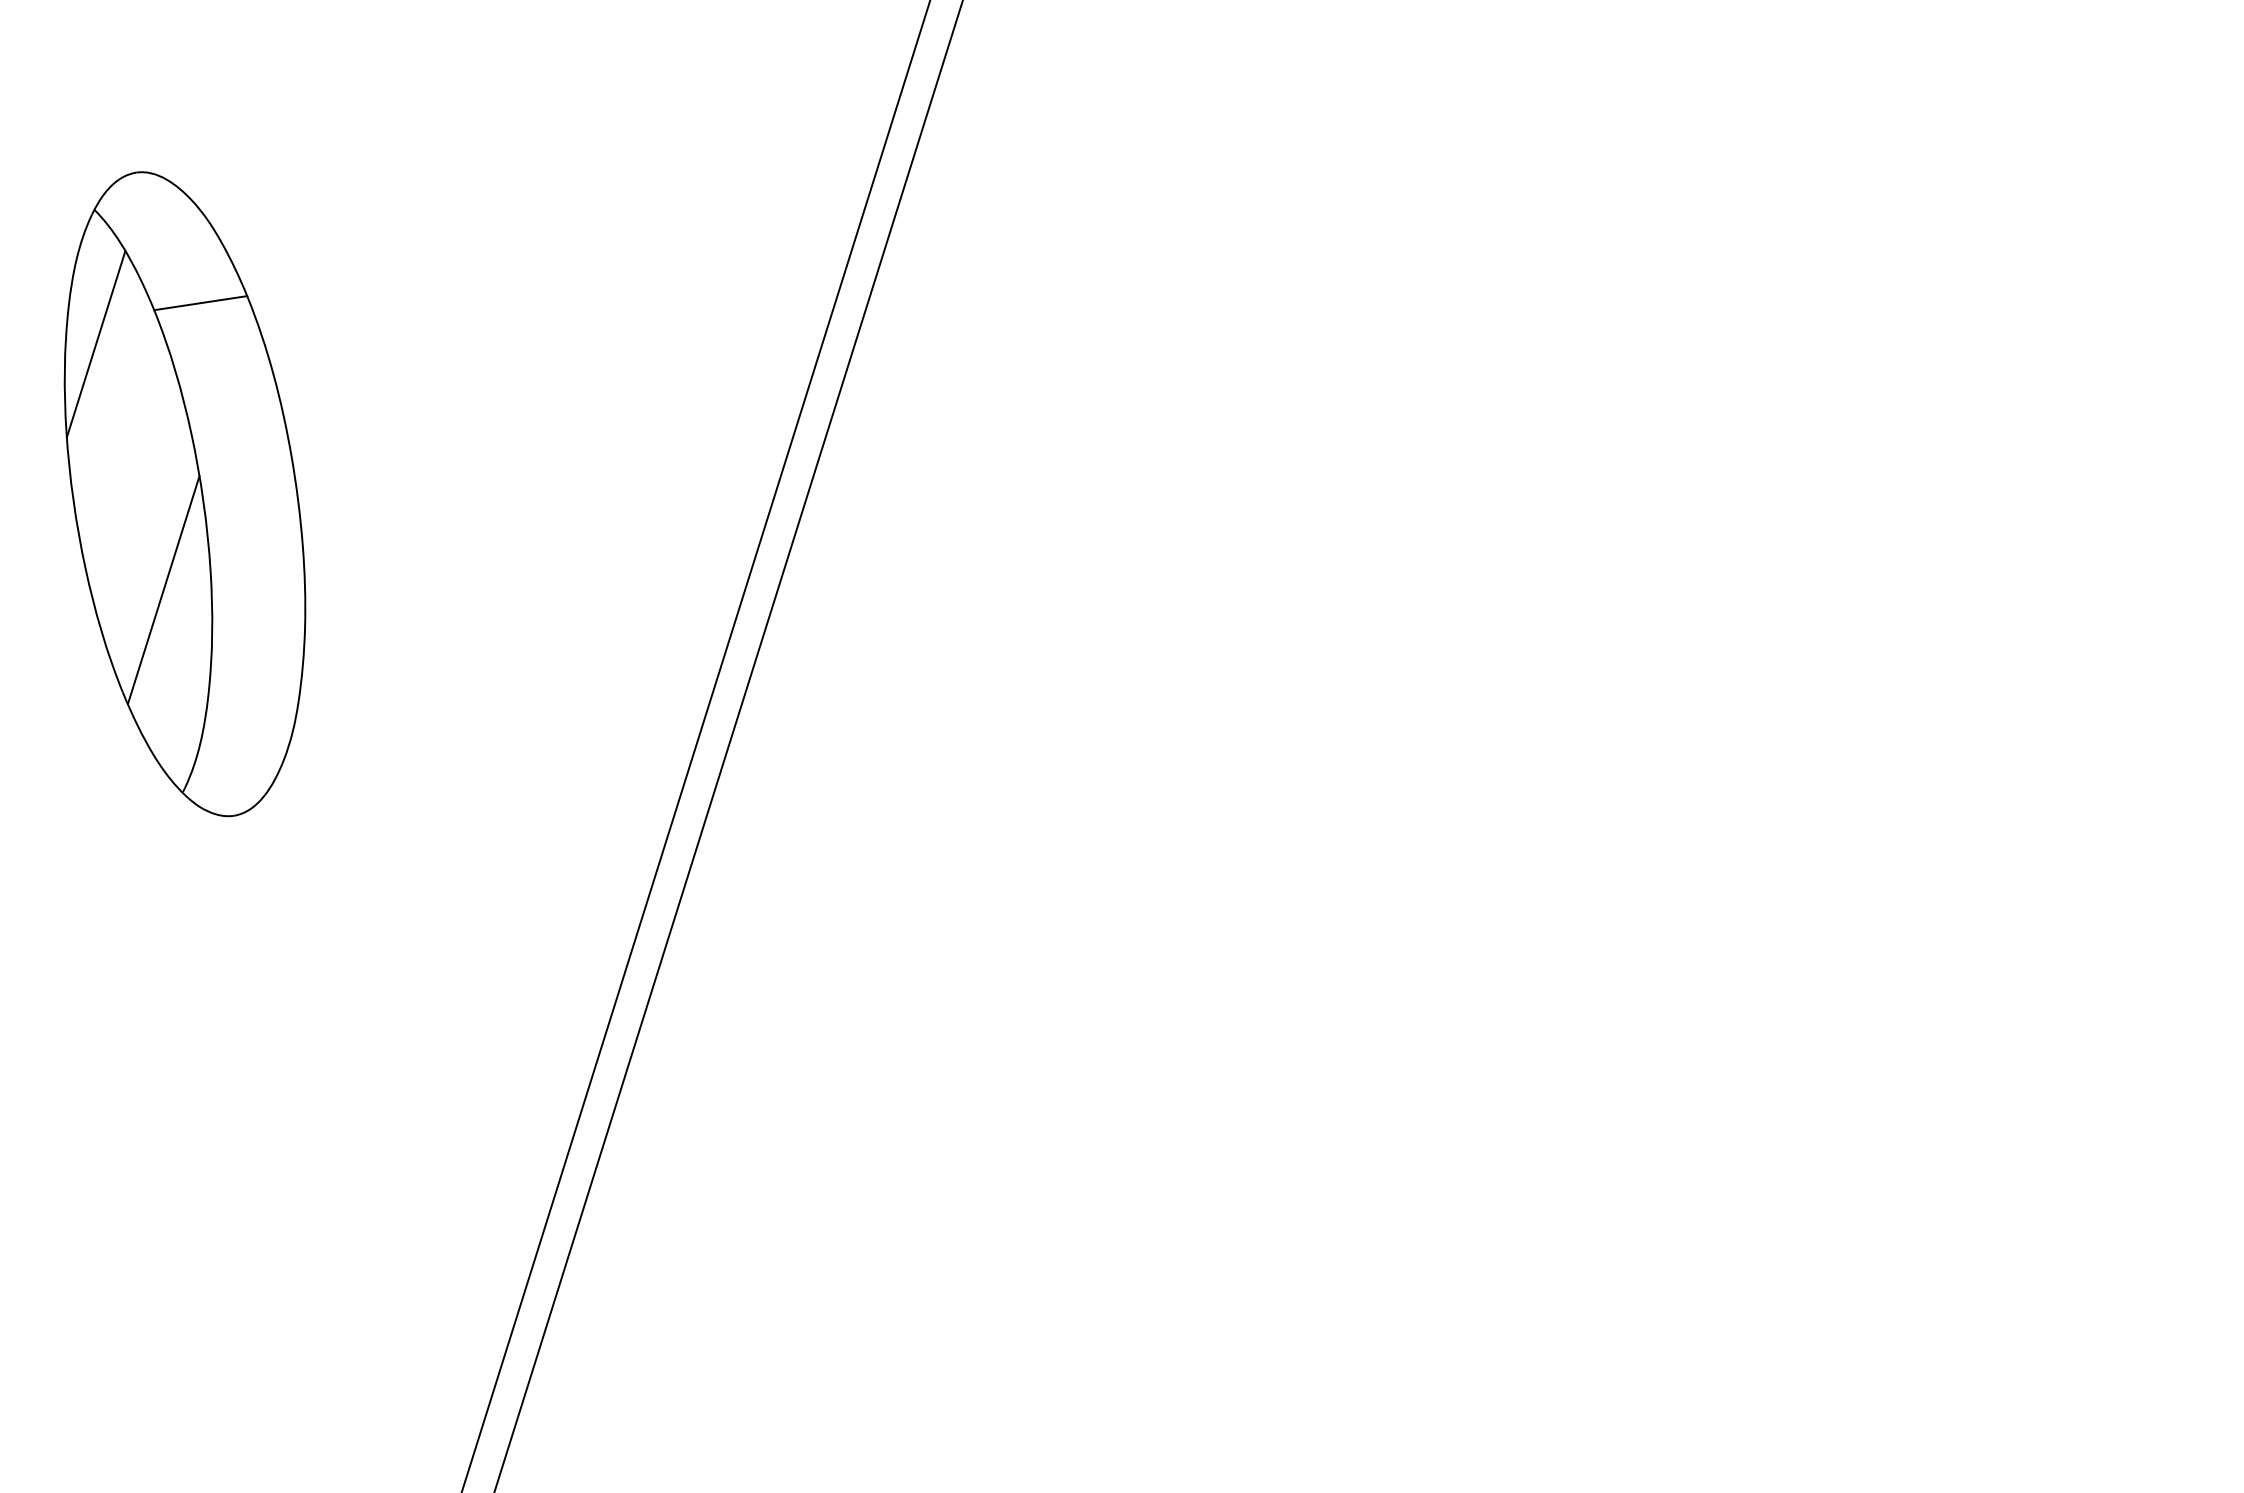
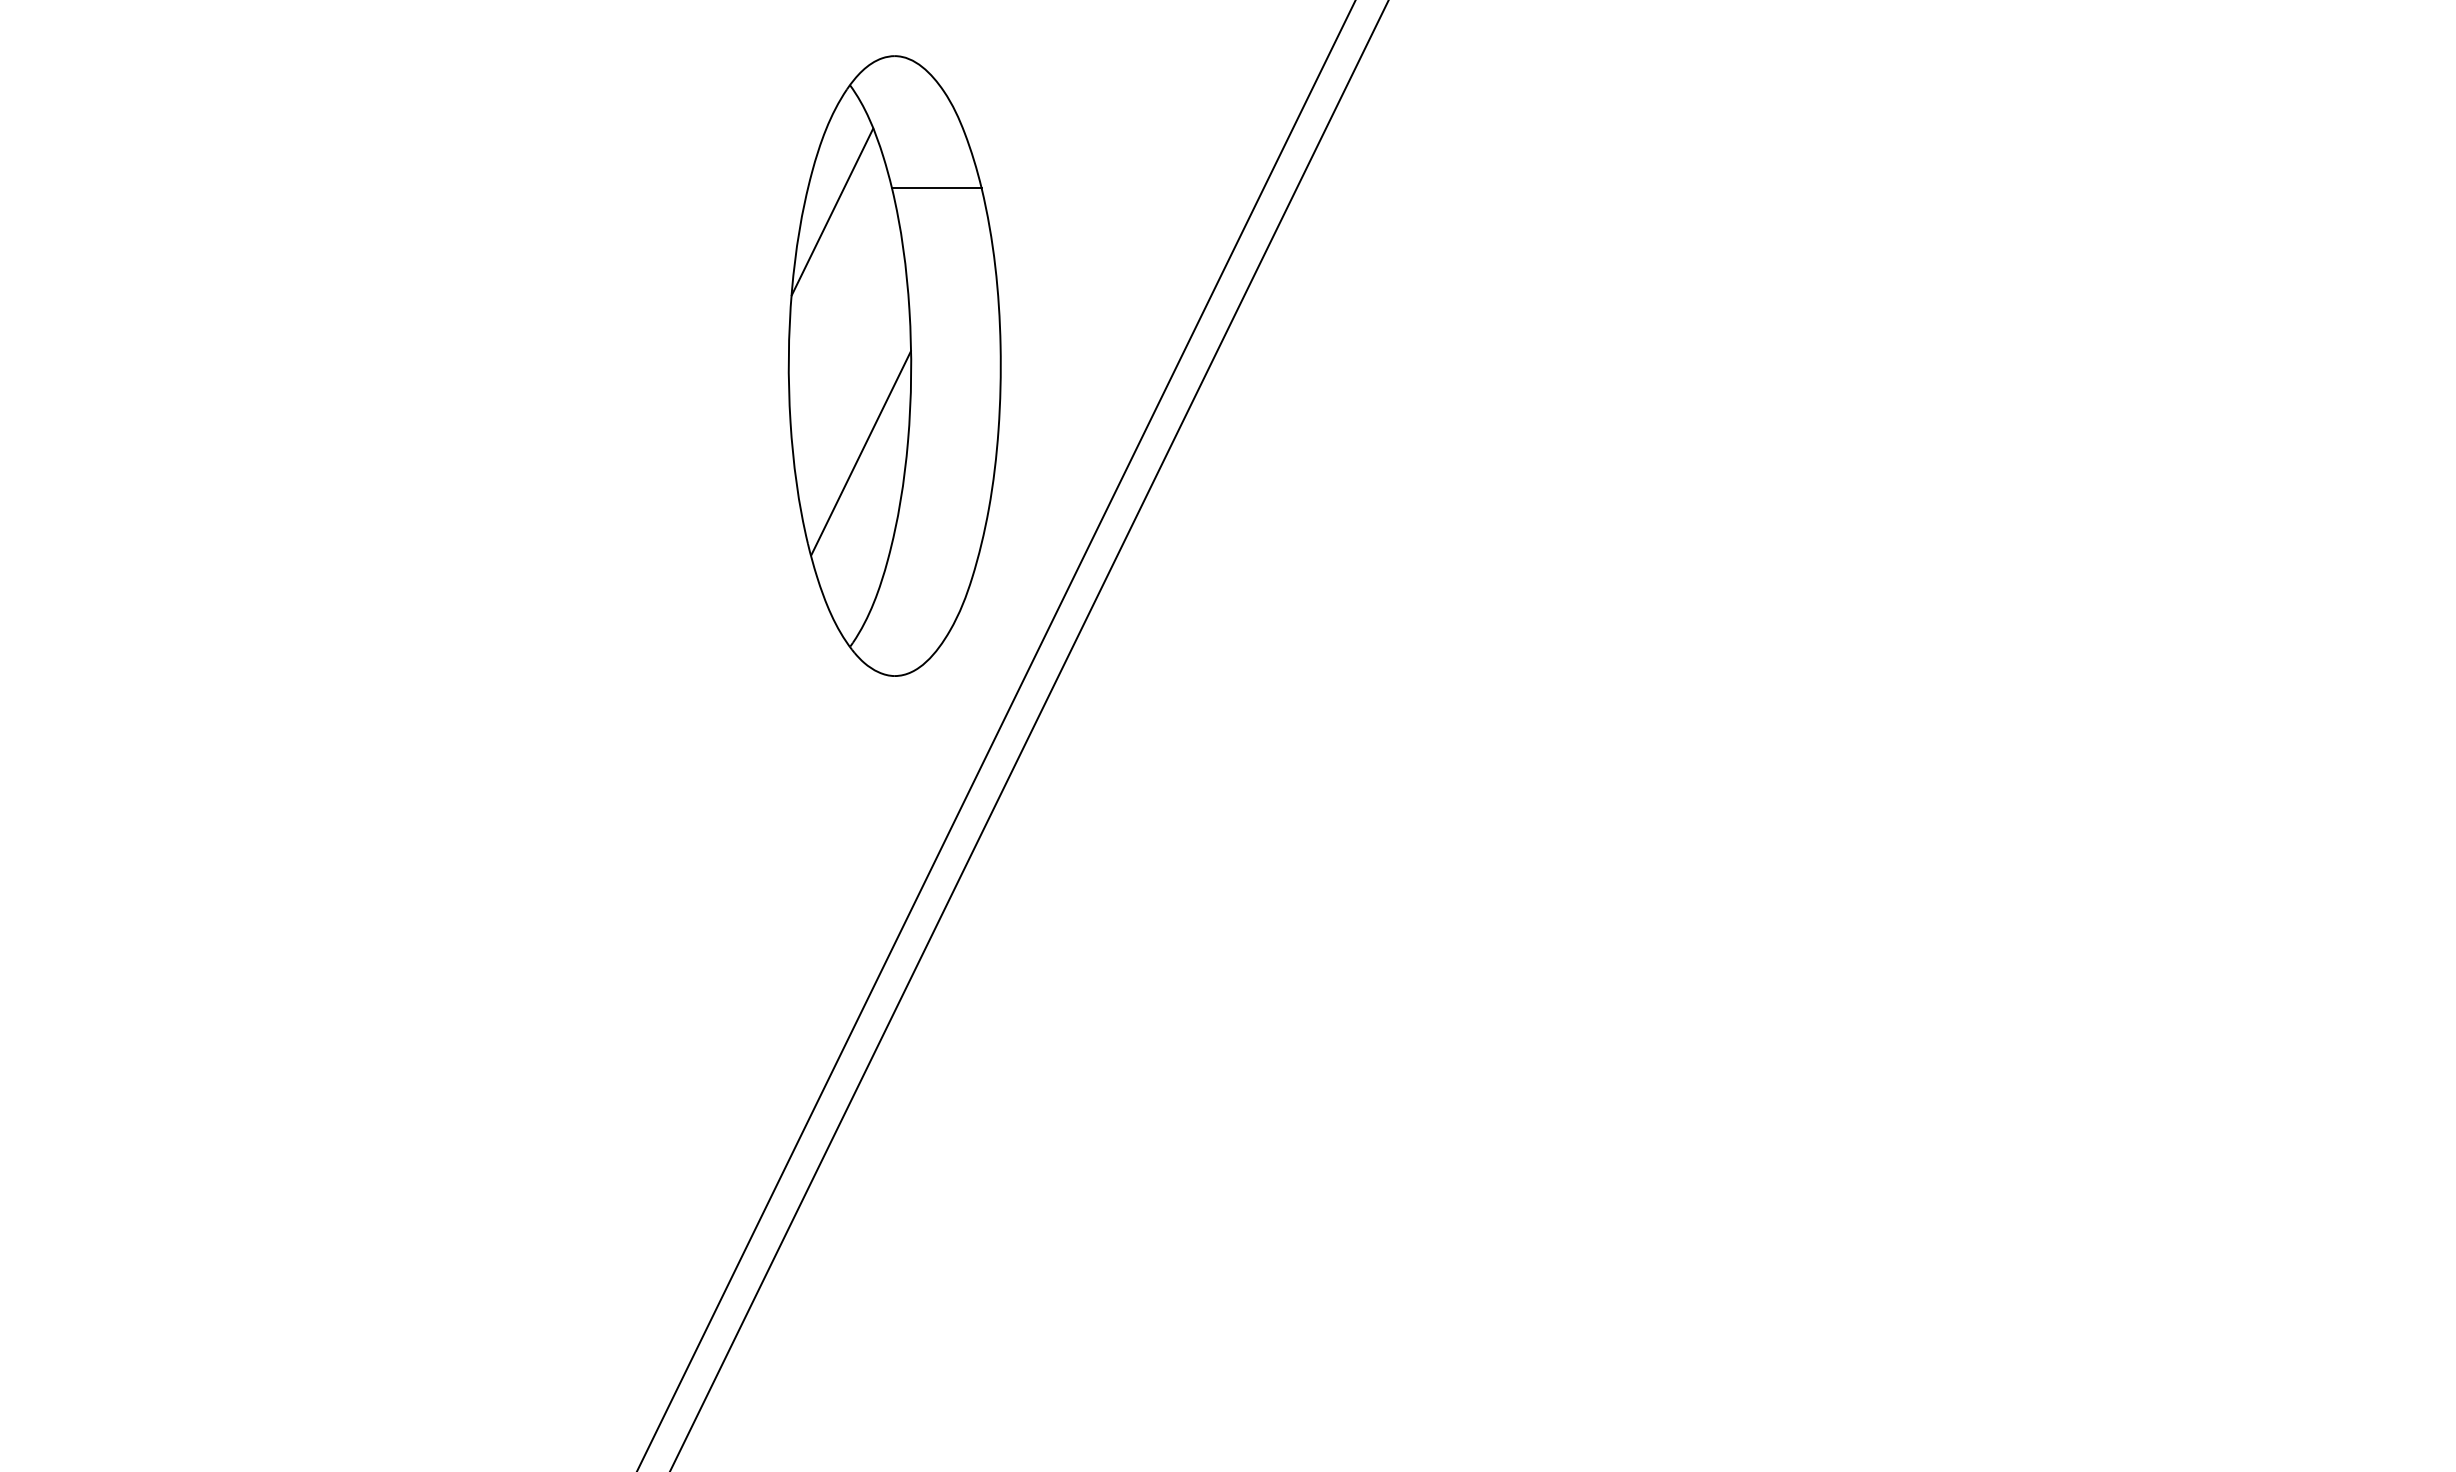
part: (184, 493) -> (894, 365), moved

